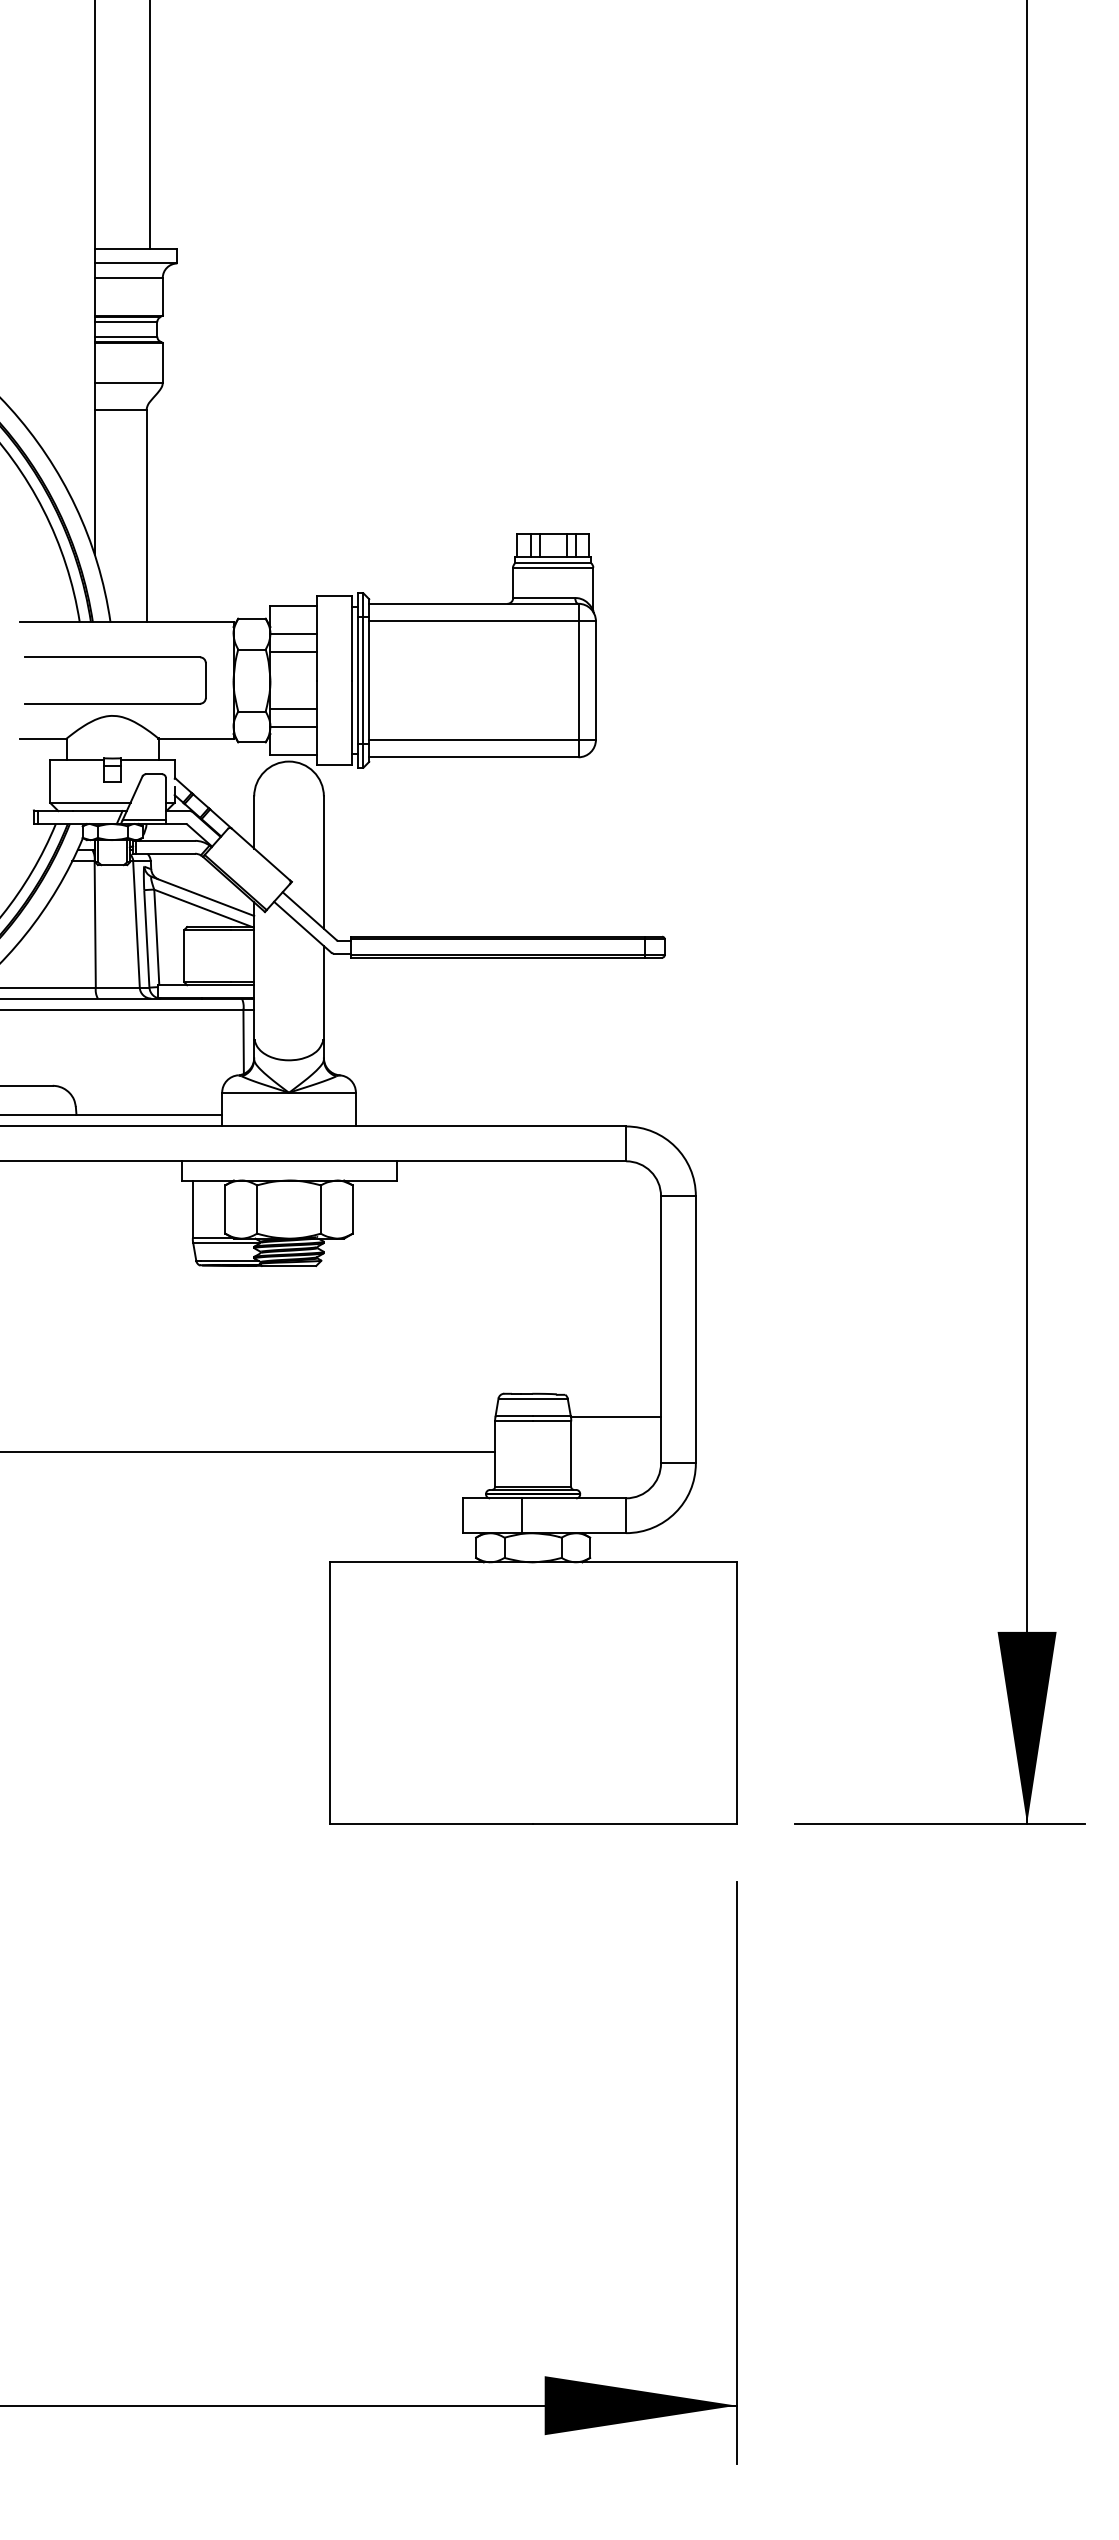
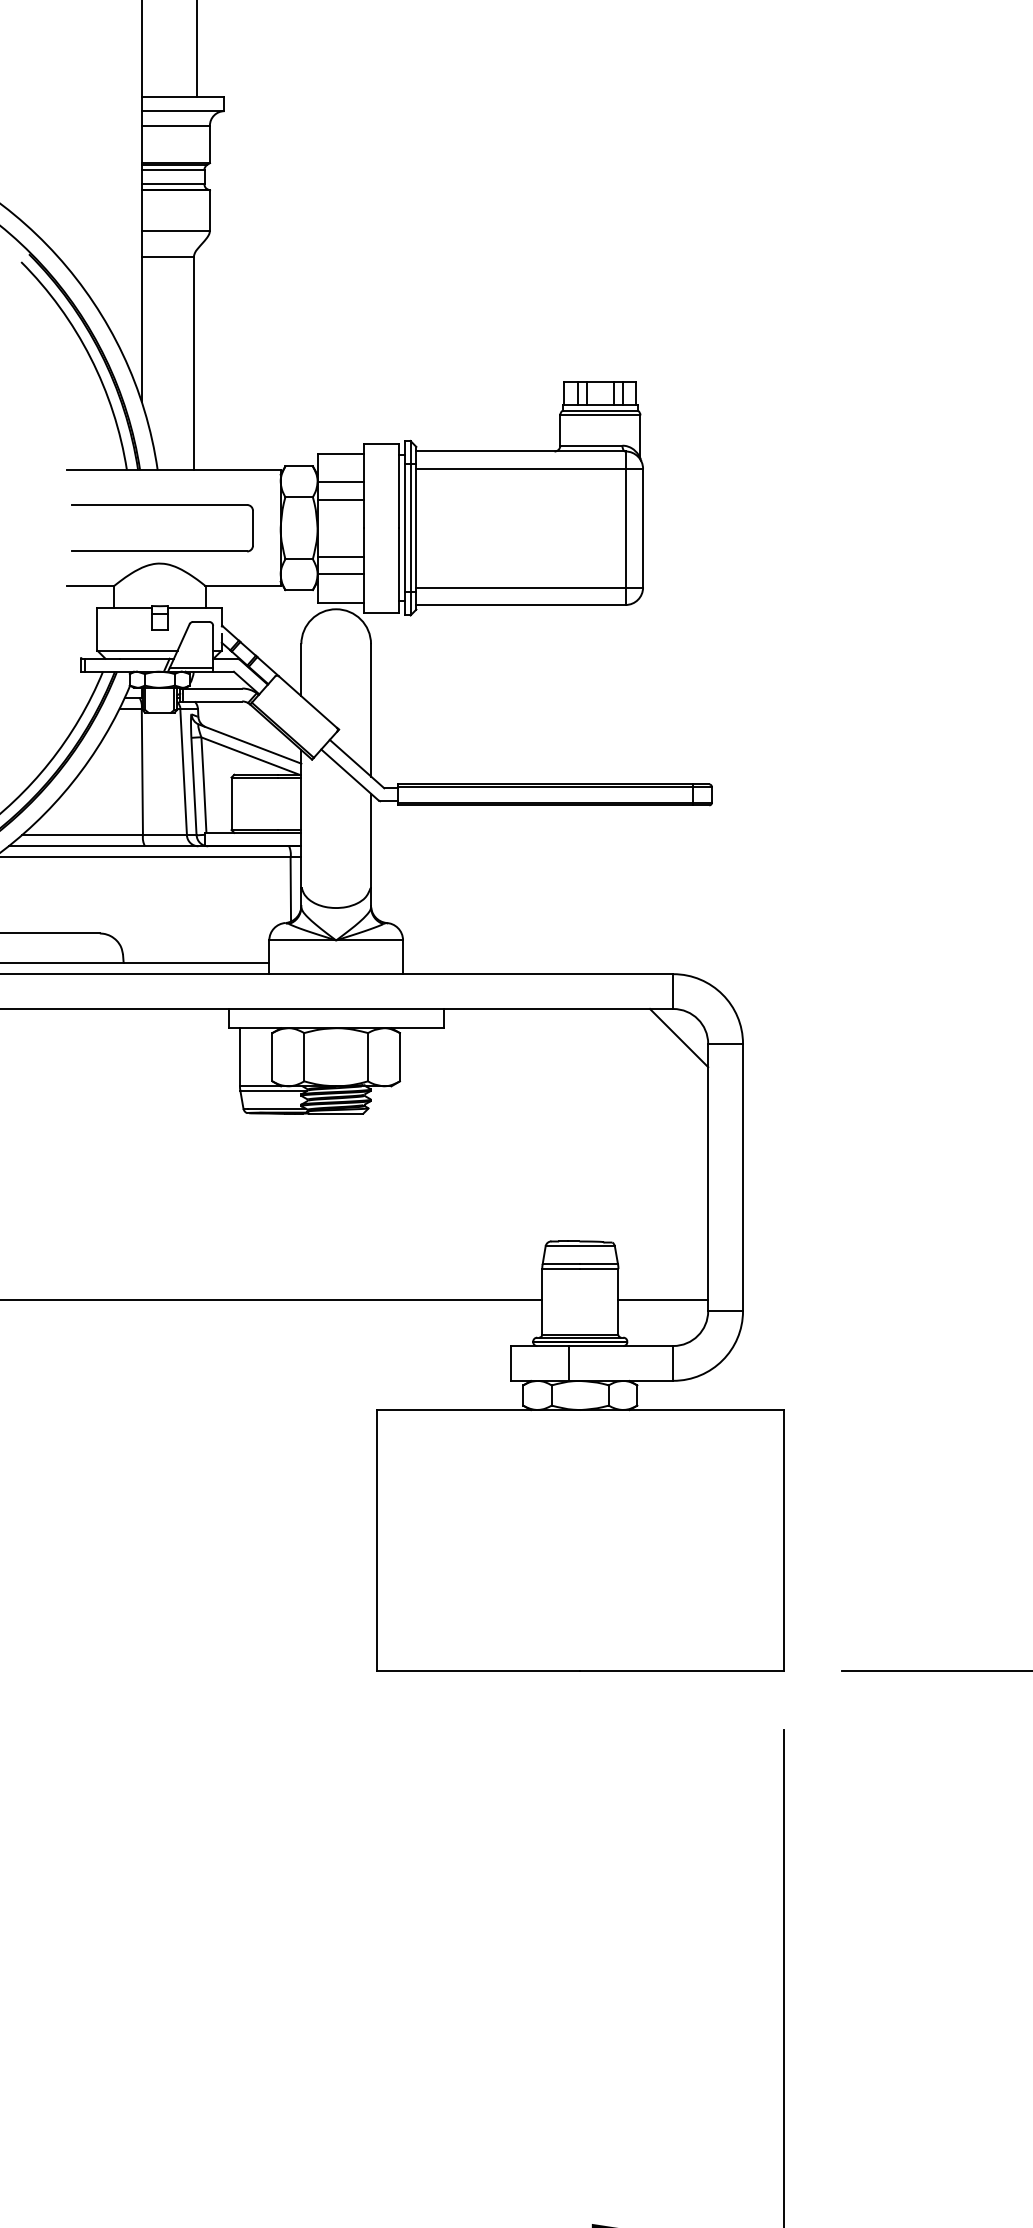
line: (631, 1190) -> (678, 1038), added
line: (616, 1416) -> (663, 1299), moved

